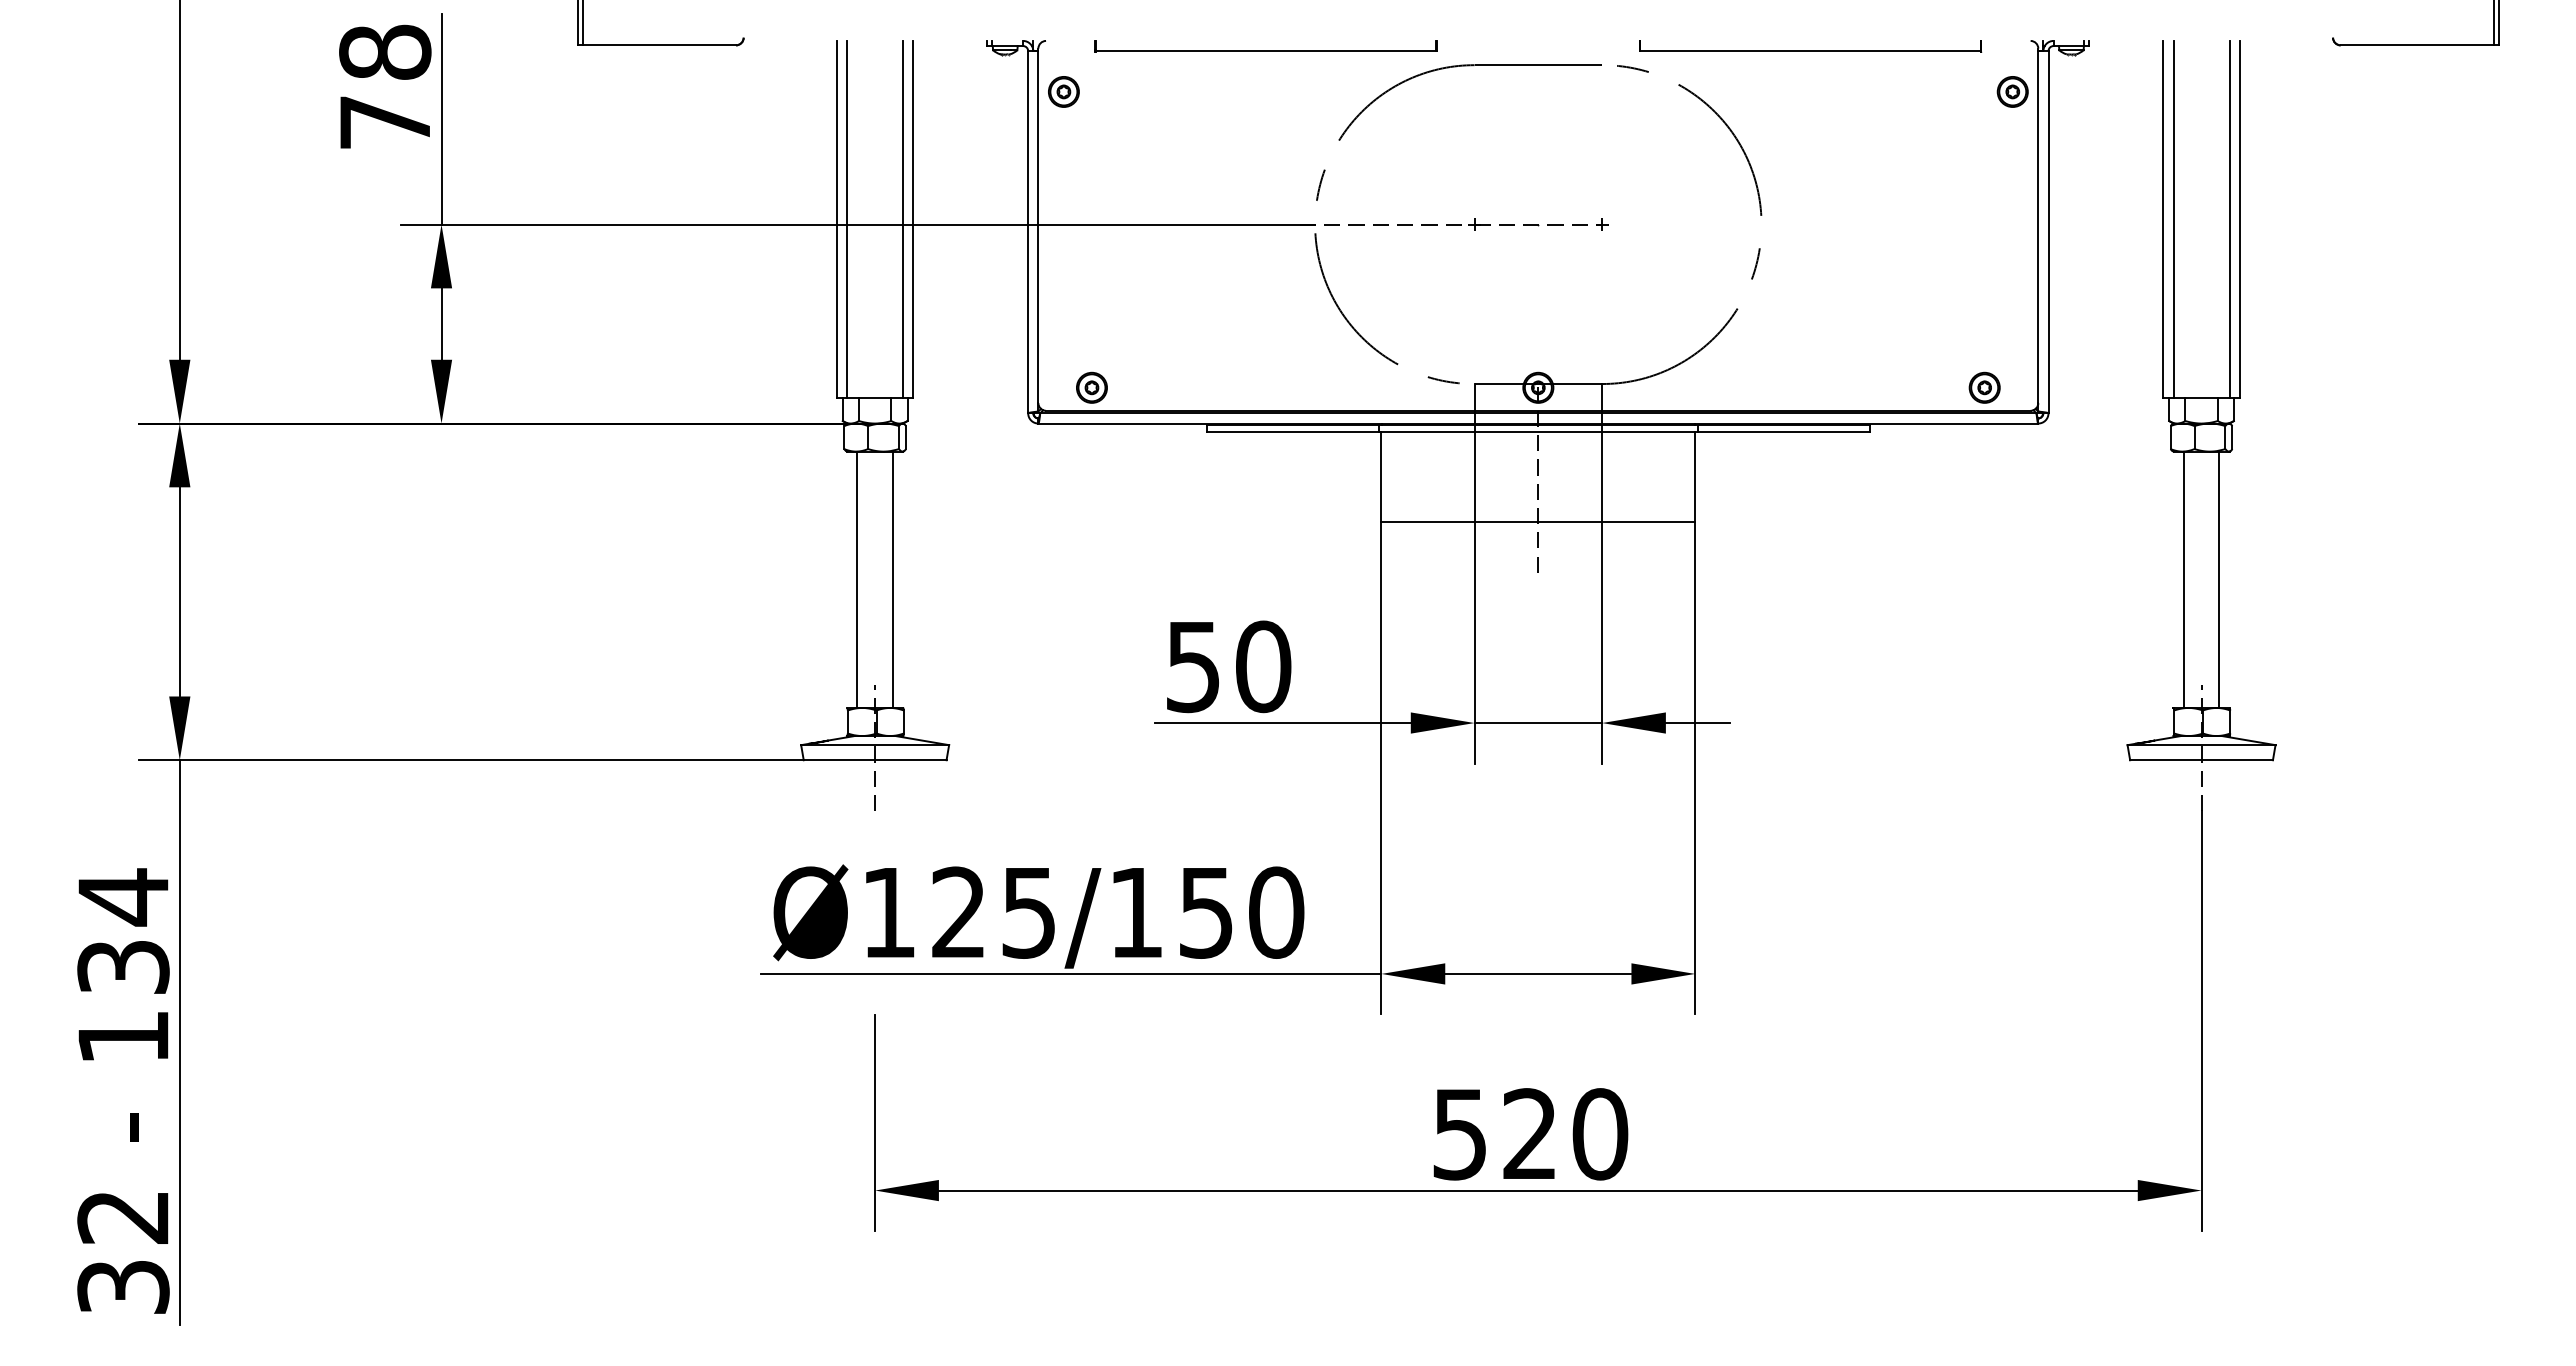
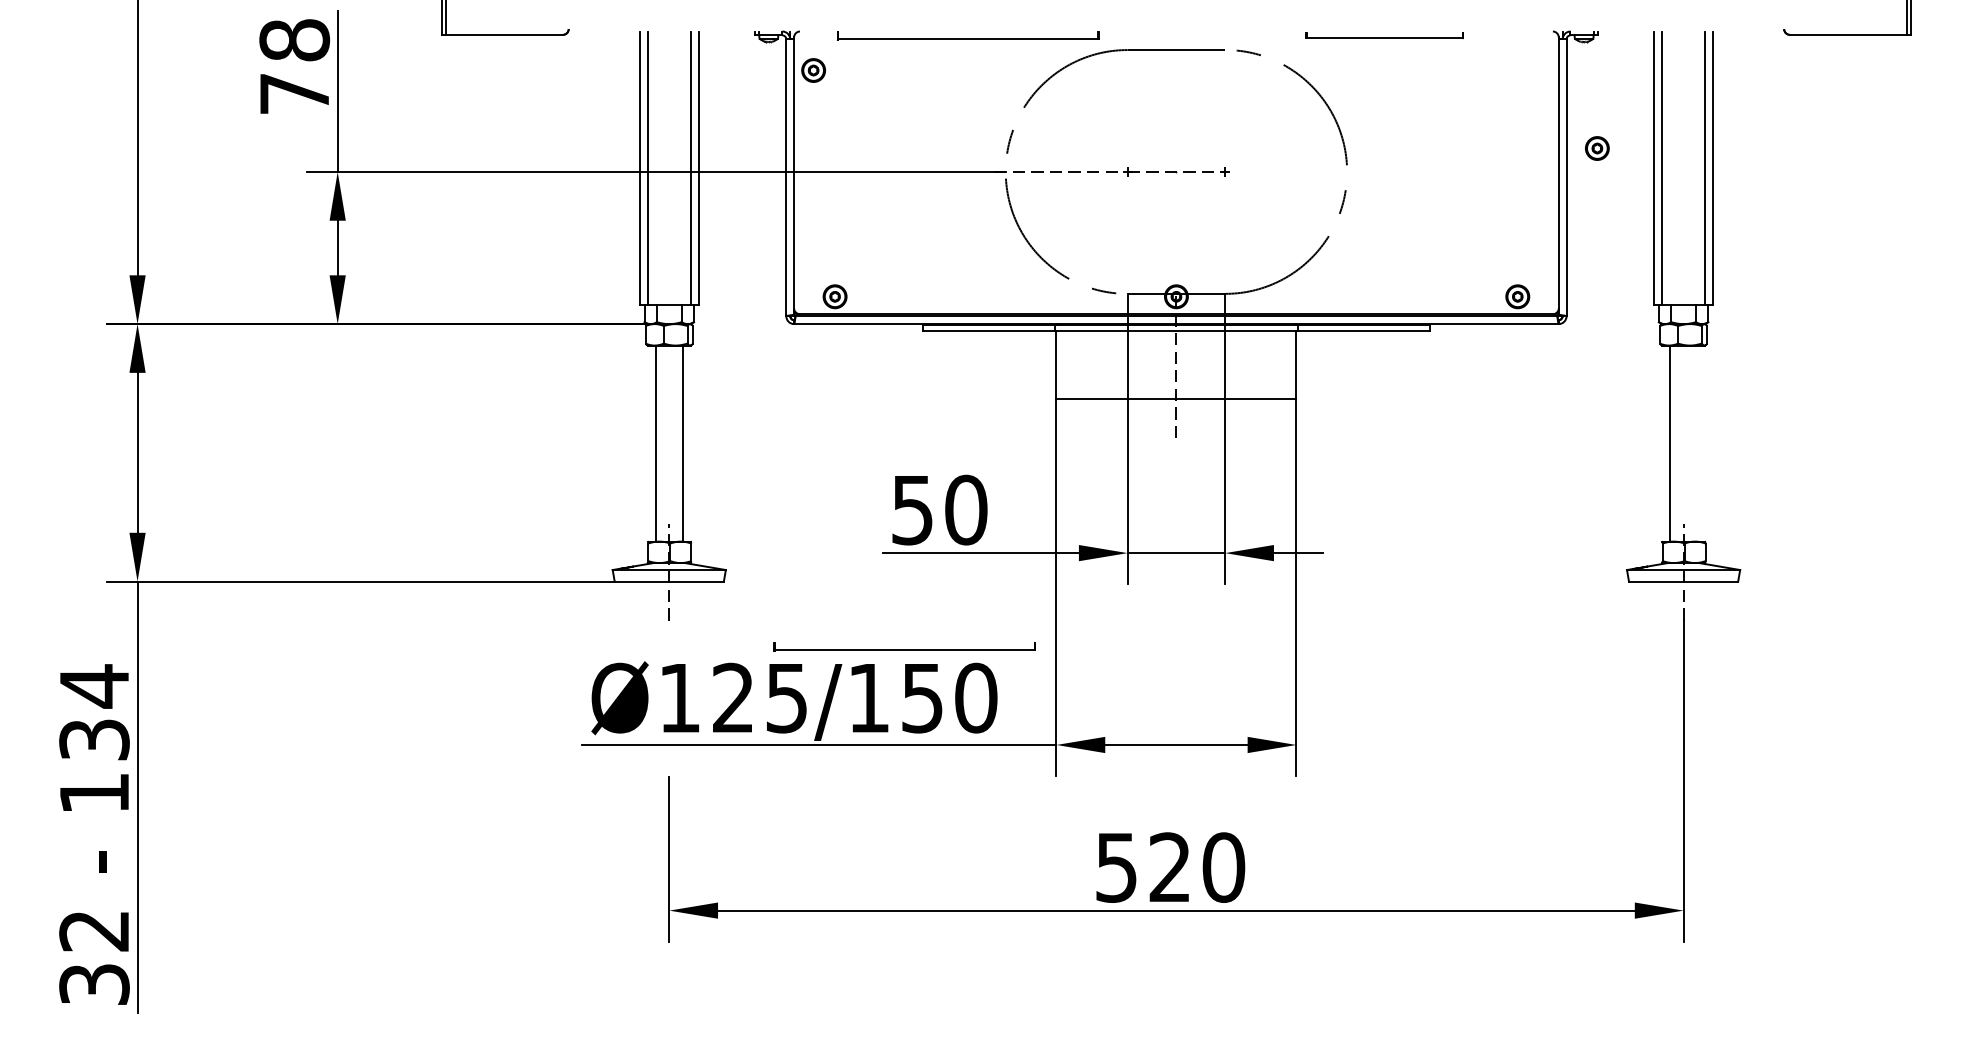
part: (1810, 46) -> (1384, 35), size x0.6
part: (2012, 91) -> (1597, 148), moved
line: (2219, 579) -> (1697, 443), removed
part: (1182, 845) -> (904, 646), added

